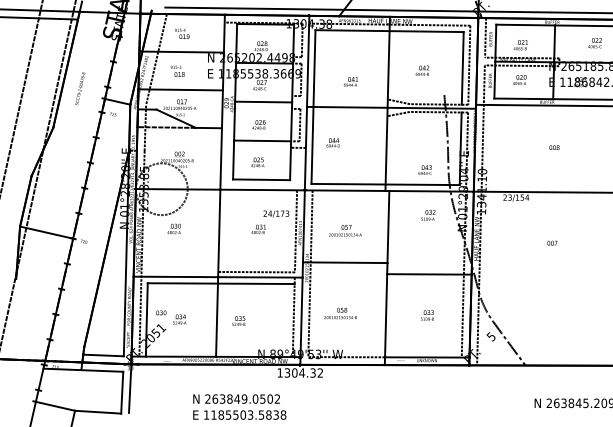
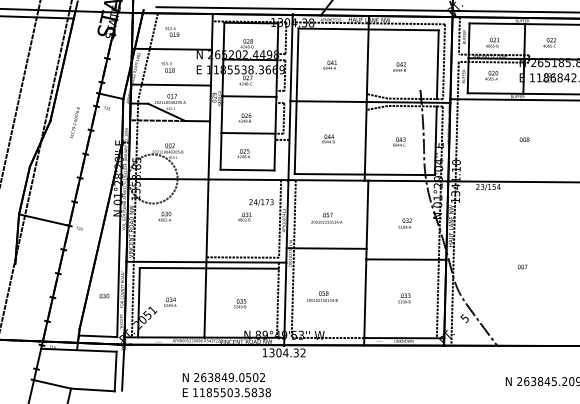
text: (594, 43) -> (549, 43), moved
text: (351, 81) -> (330, 64), moved
text: (80, 88) -> (75, 122), moved
text: (332, 142) -> (327, 138), moved
text: (424, 169) -> (398, 141), moved
text: (428, 214) -> (405, 222), moved
text: (552, 242) -> (522, 266), moved
text: (161, 312) -> (104, 295), moved
text: (238, 320) -> (239, 303), moved

